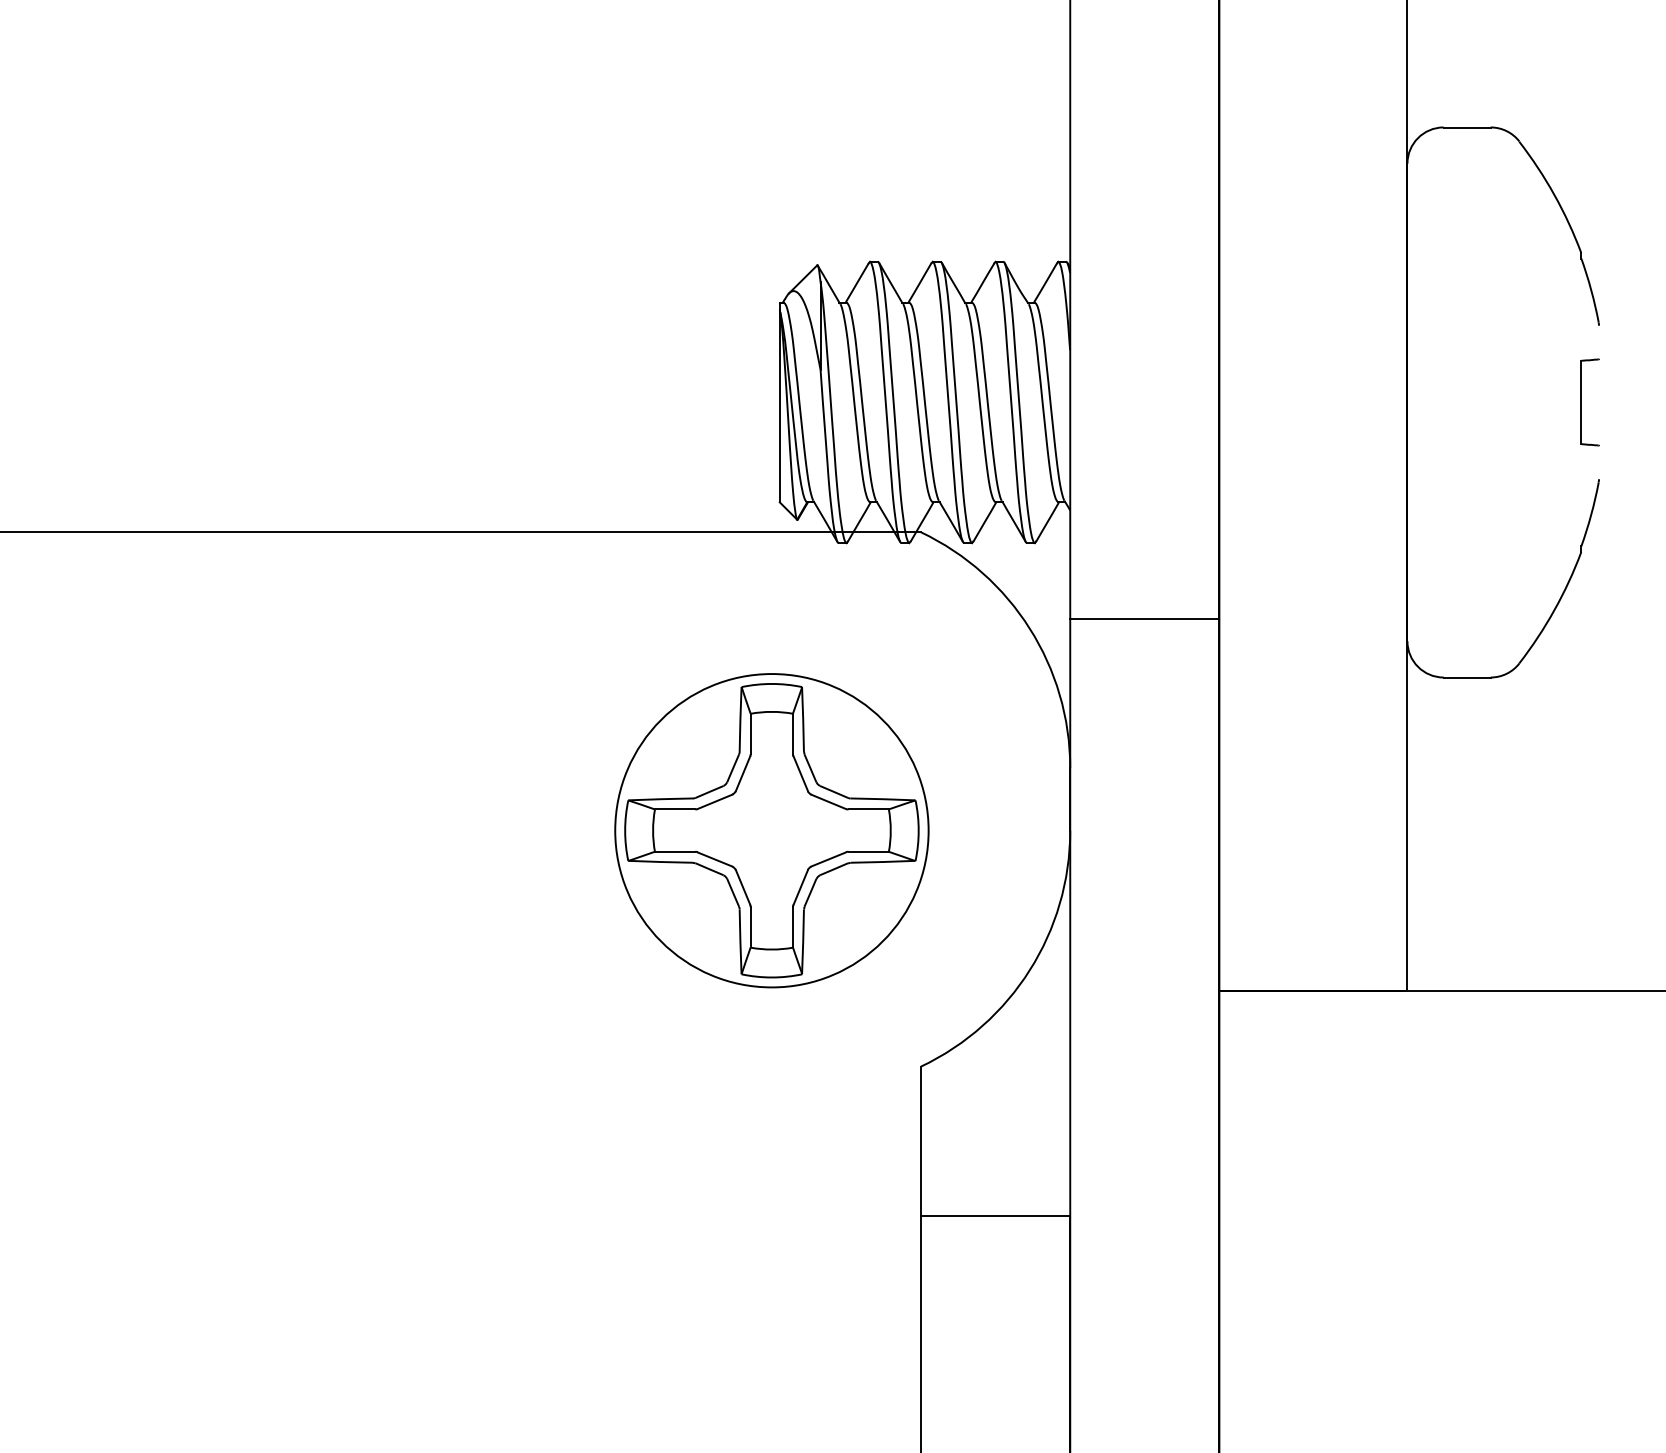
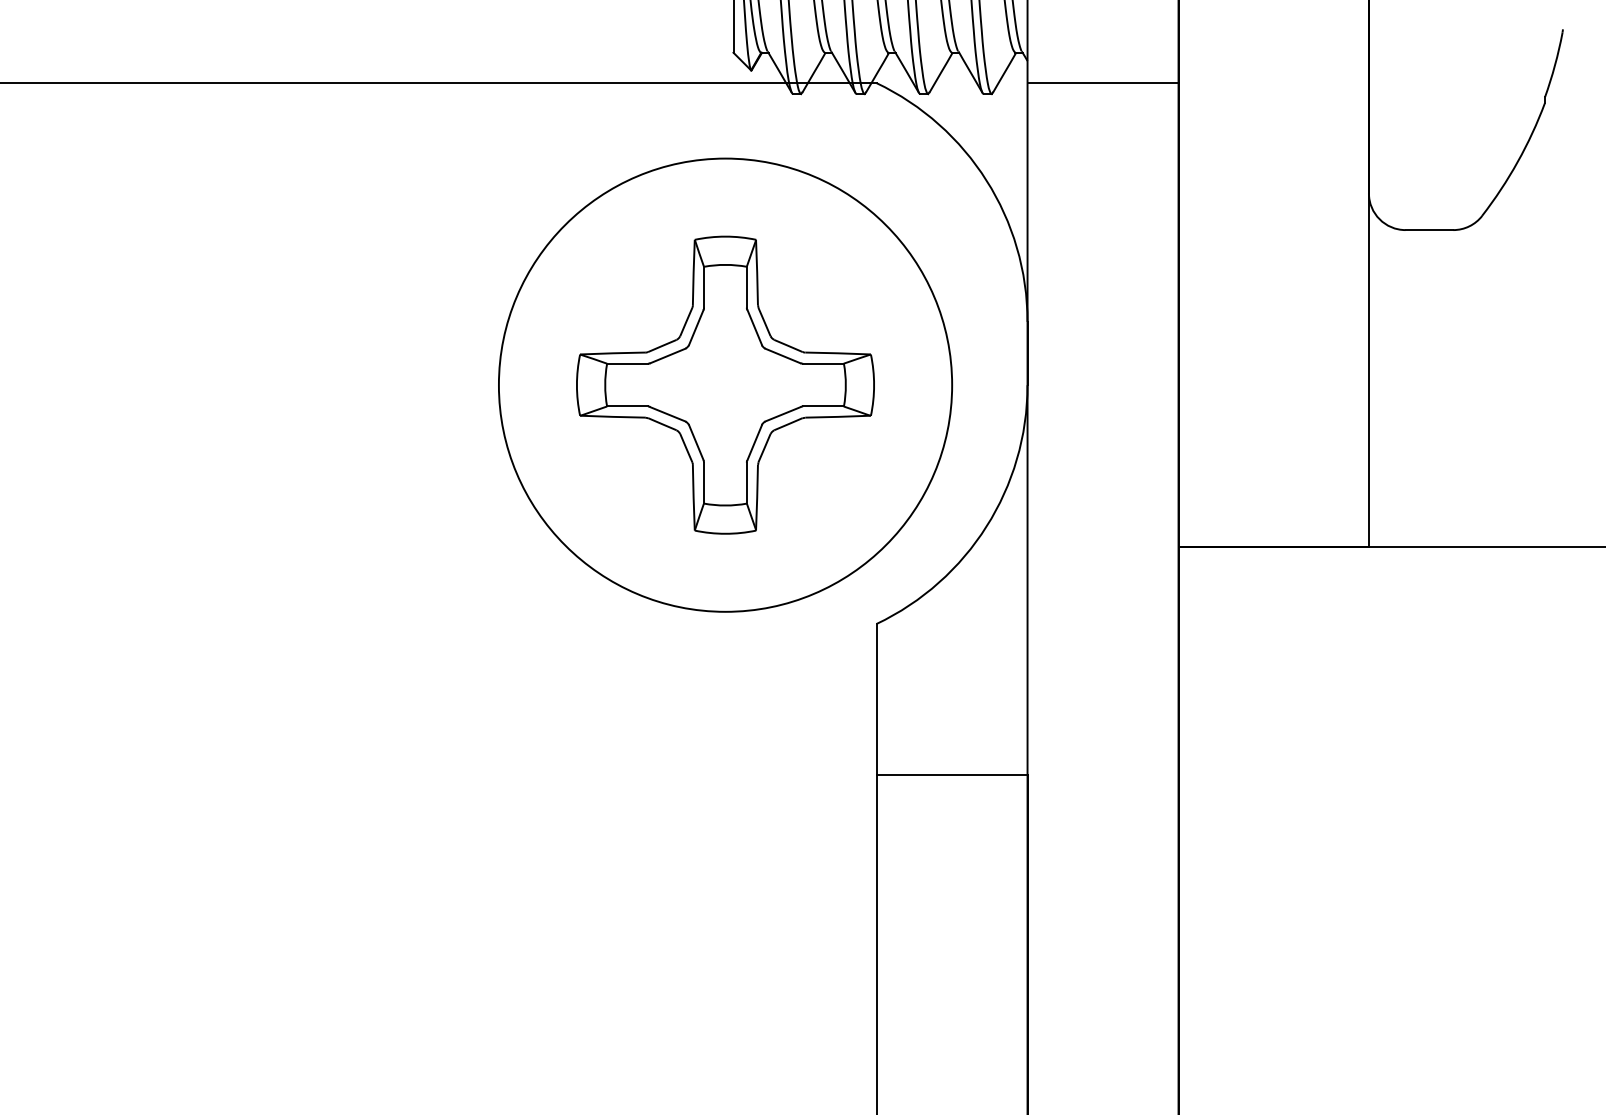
line: (1144, 619) -> (1102, 83), moved
circle: (771, 830) -> (725, 384), size x1.43

